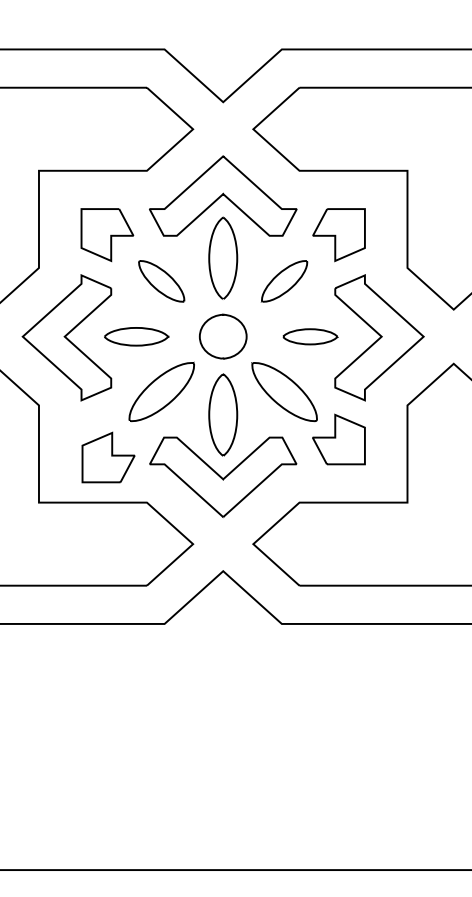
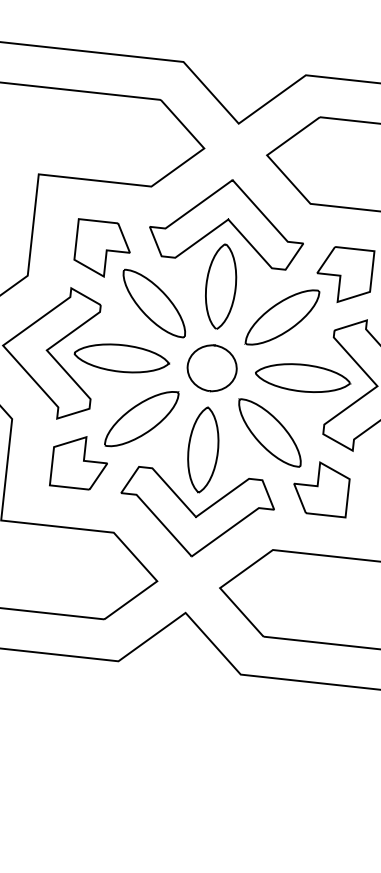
part: (161, 281) -> (154, 303), size x1.43
part: (284, 281) -> (282, 317), size x1.43
part: (136, 336) -> (121, 358), size x1.43
part: (310, 336) -> (303, 377), size x1.67
part: (108, 457) -> (79, 462), moved

